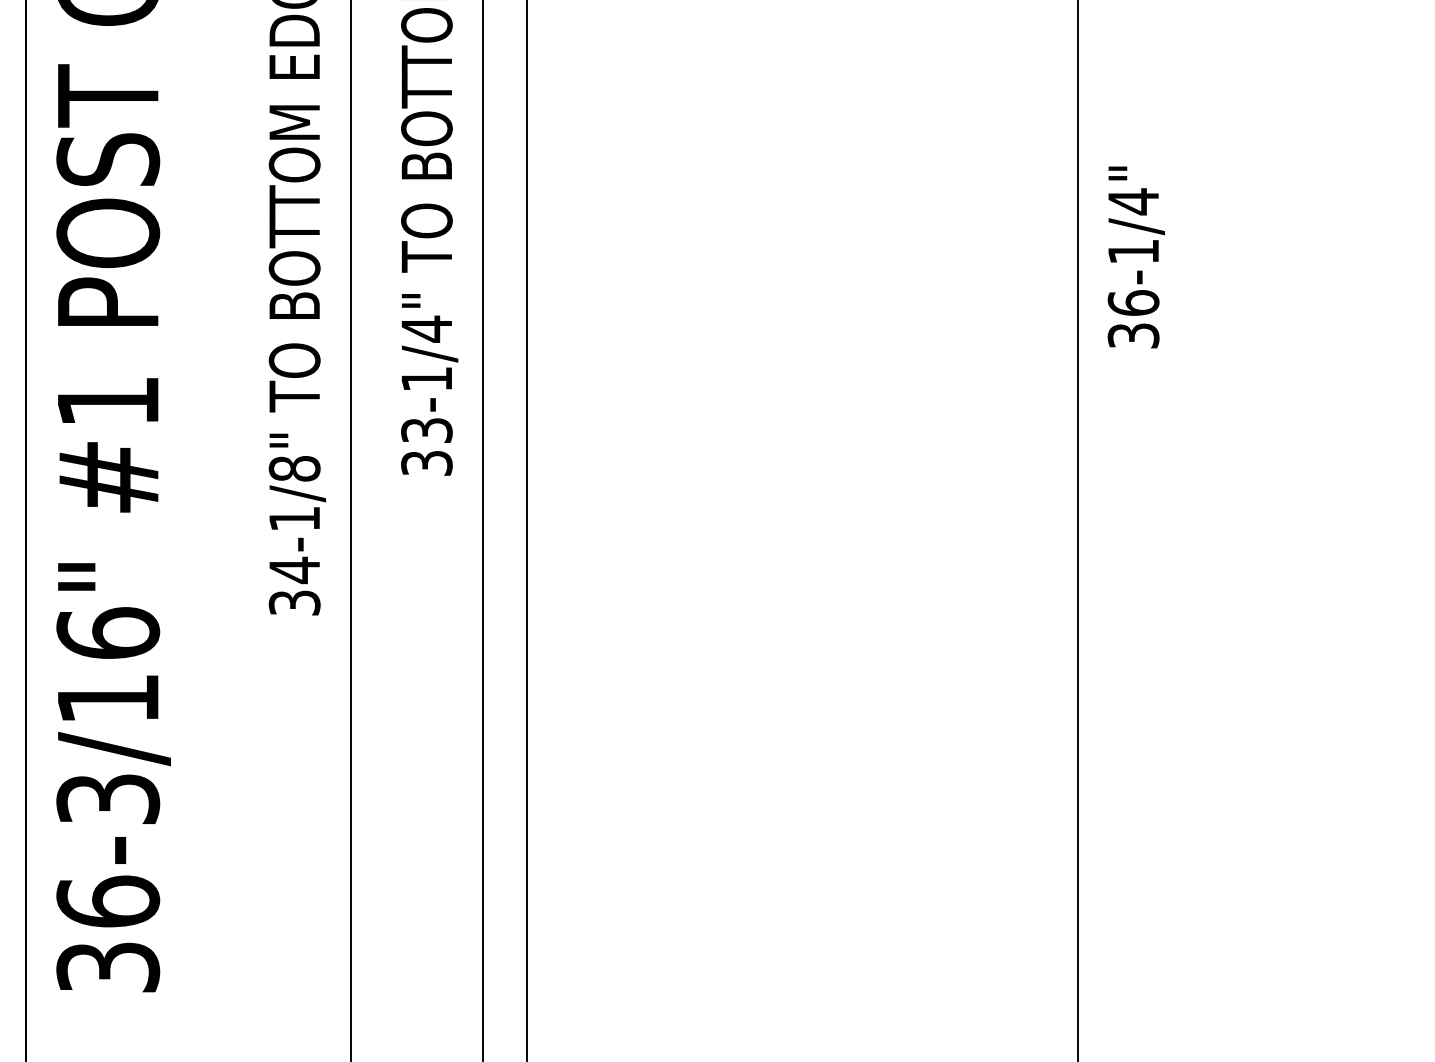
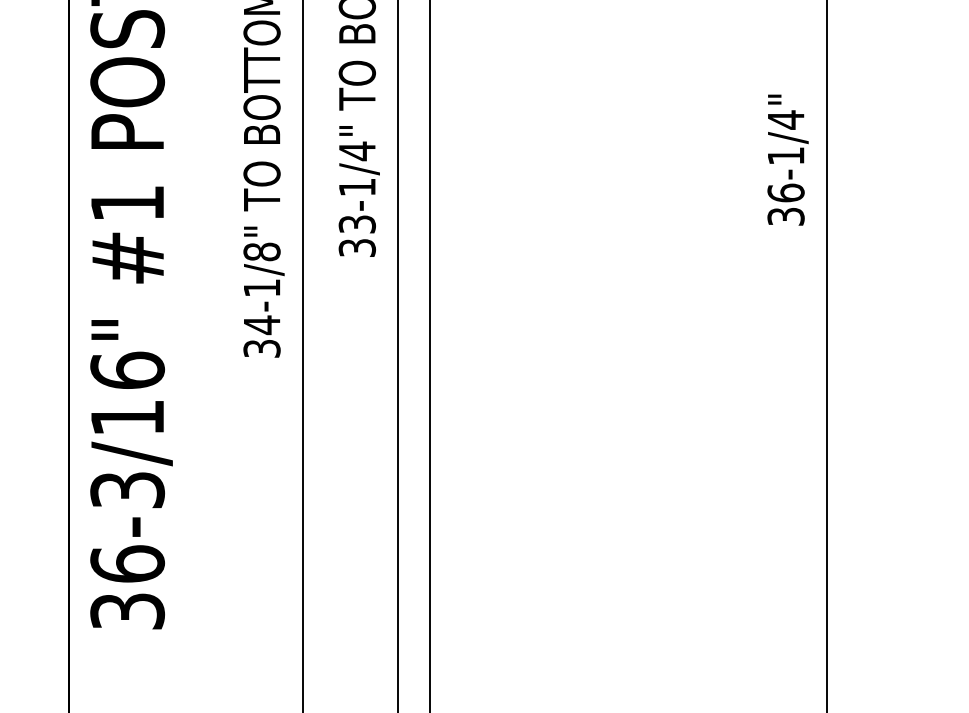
text: (1135, 257) -> (787, 160), moved

